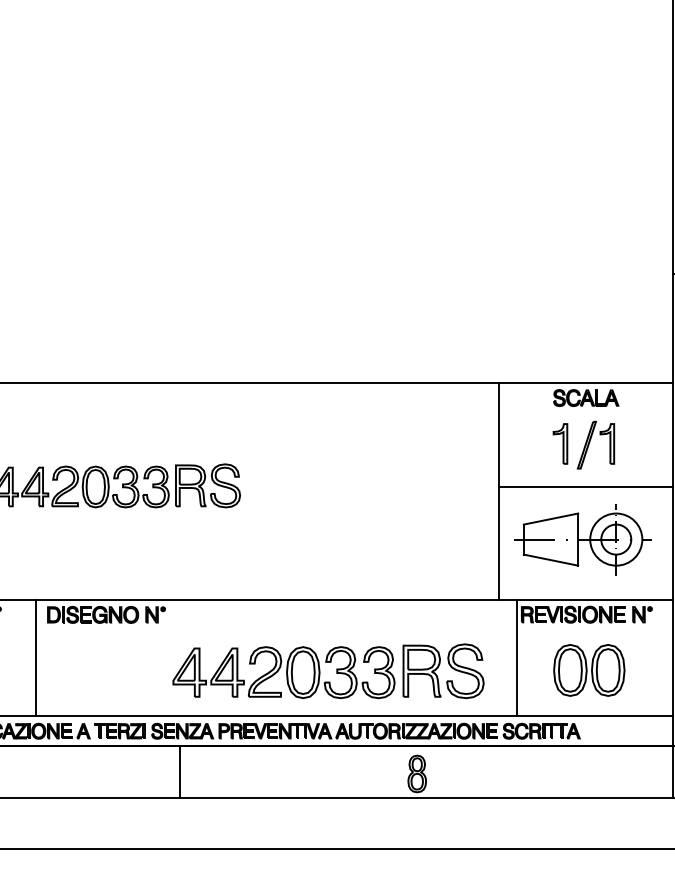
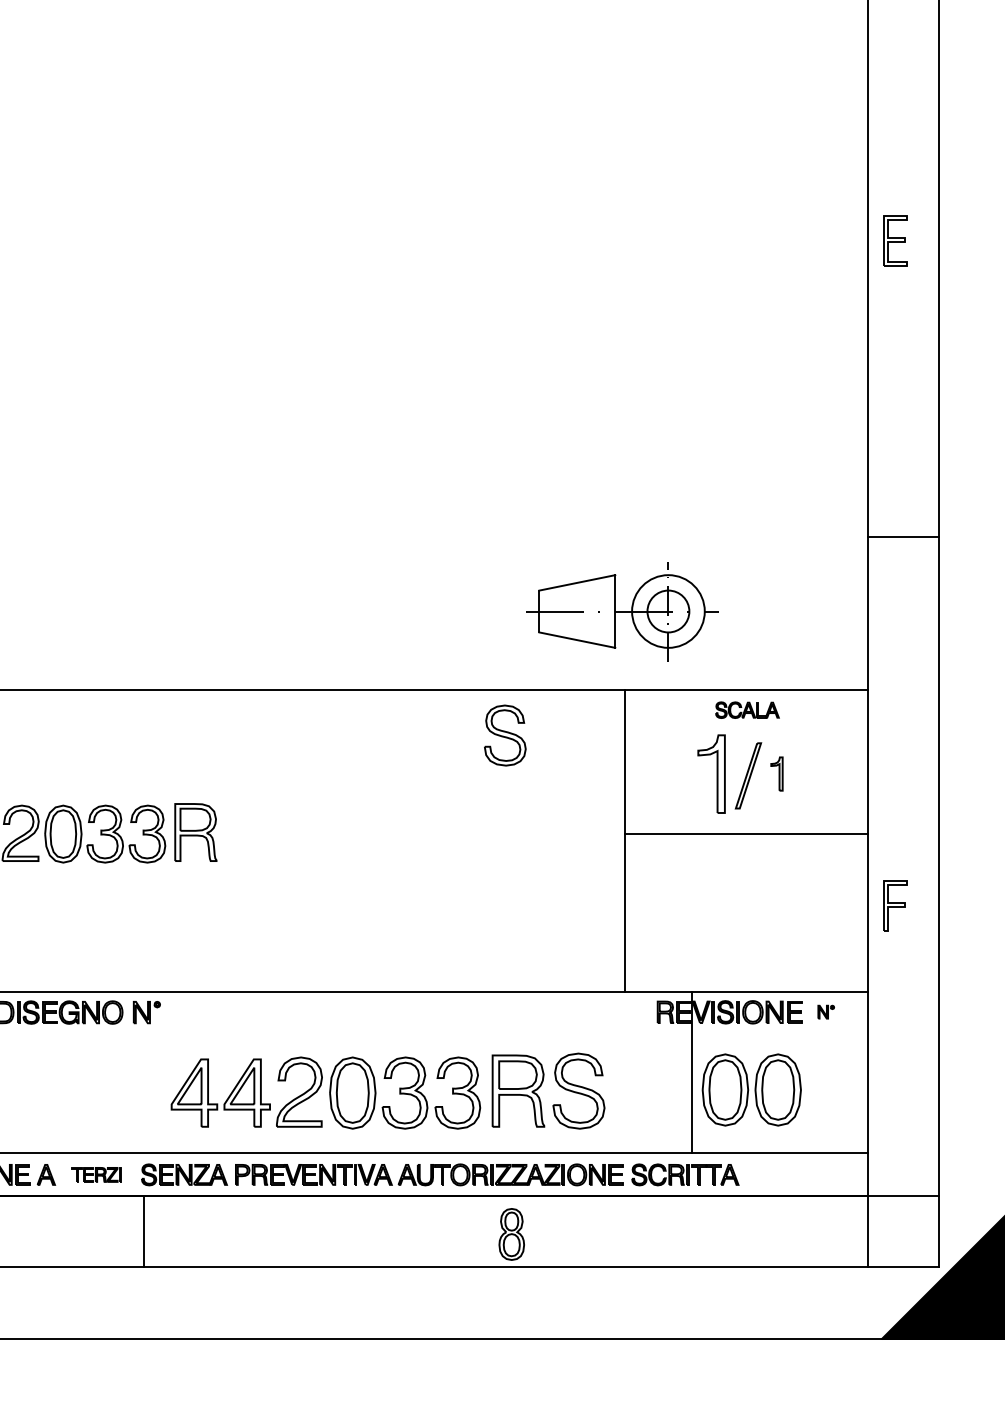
part: (586, 398) -> (747, 710), size x0.7
part: (560, 443) -> (711, 773), size x1.4
part: (607, 443) -> (776, 773), size x0.6
part: (225, 485) -> (505, 735), moved
part: (583, 539) -> (622, 611), moved
part: (642, 614) -> (826, 1011), size x0.6
line: (517, 657) -> (692, 1072), moved
part: (119, 731) -> (96, 1174), size x0.7
line: (180, 771) -> (144, 1231), moved

